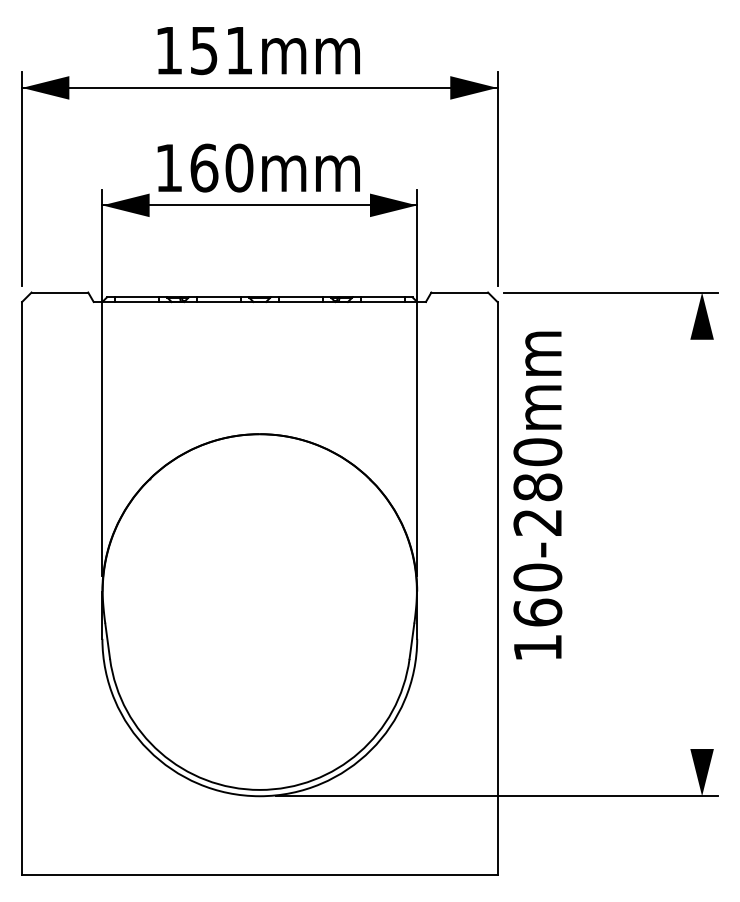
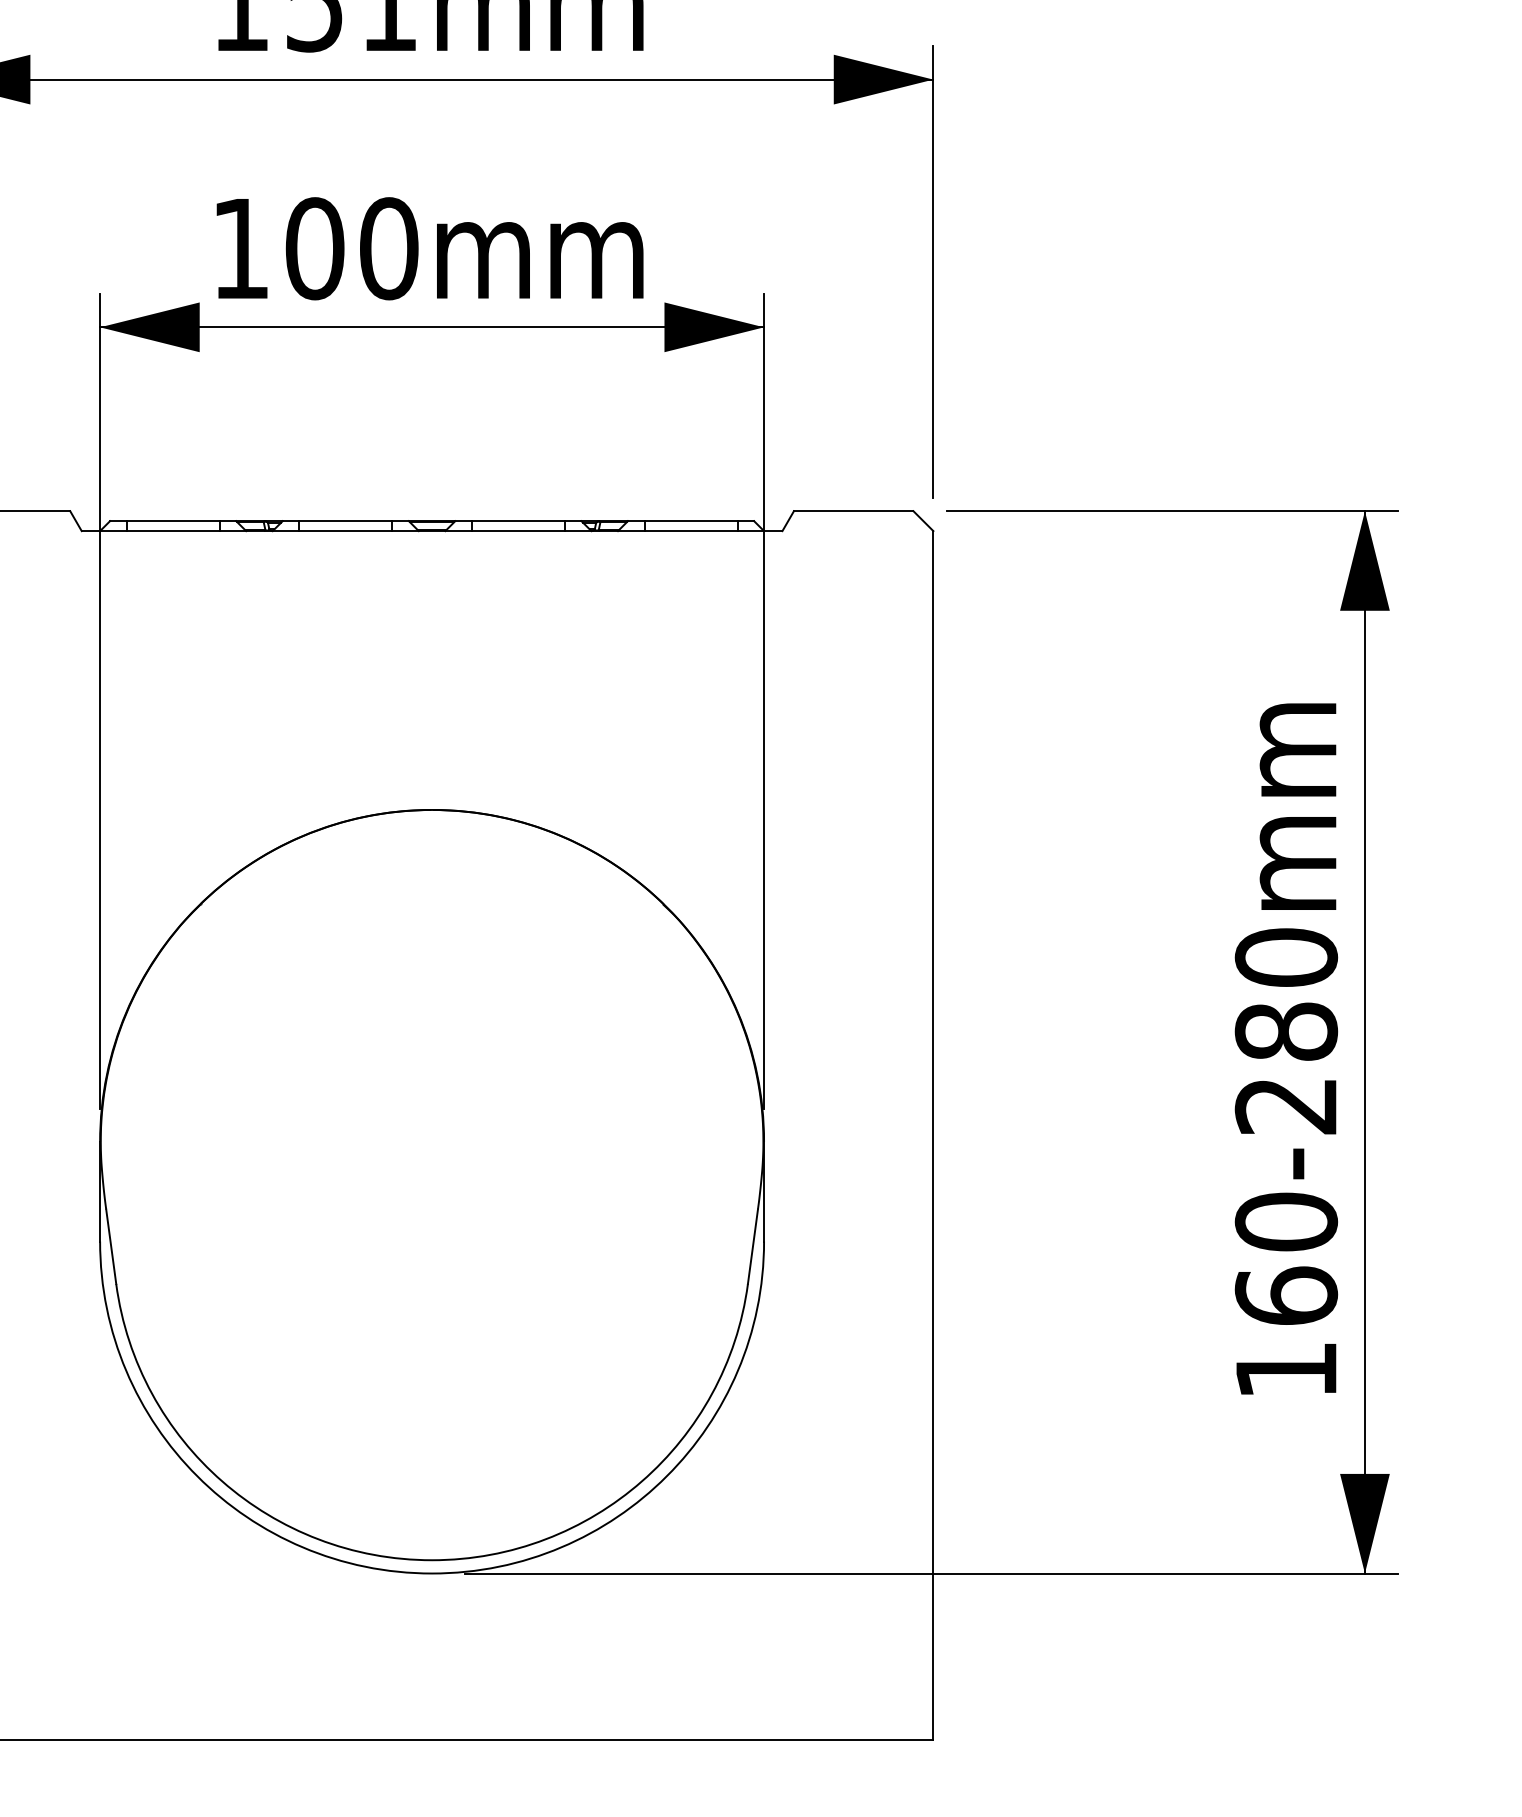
text: (204, 167) -> (315, 247), 160mm -> 100mm
text: (537, 495) -> (1285, 1048), moved
line: (702, 544) -> (1365, 1042), added

